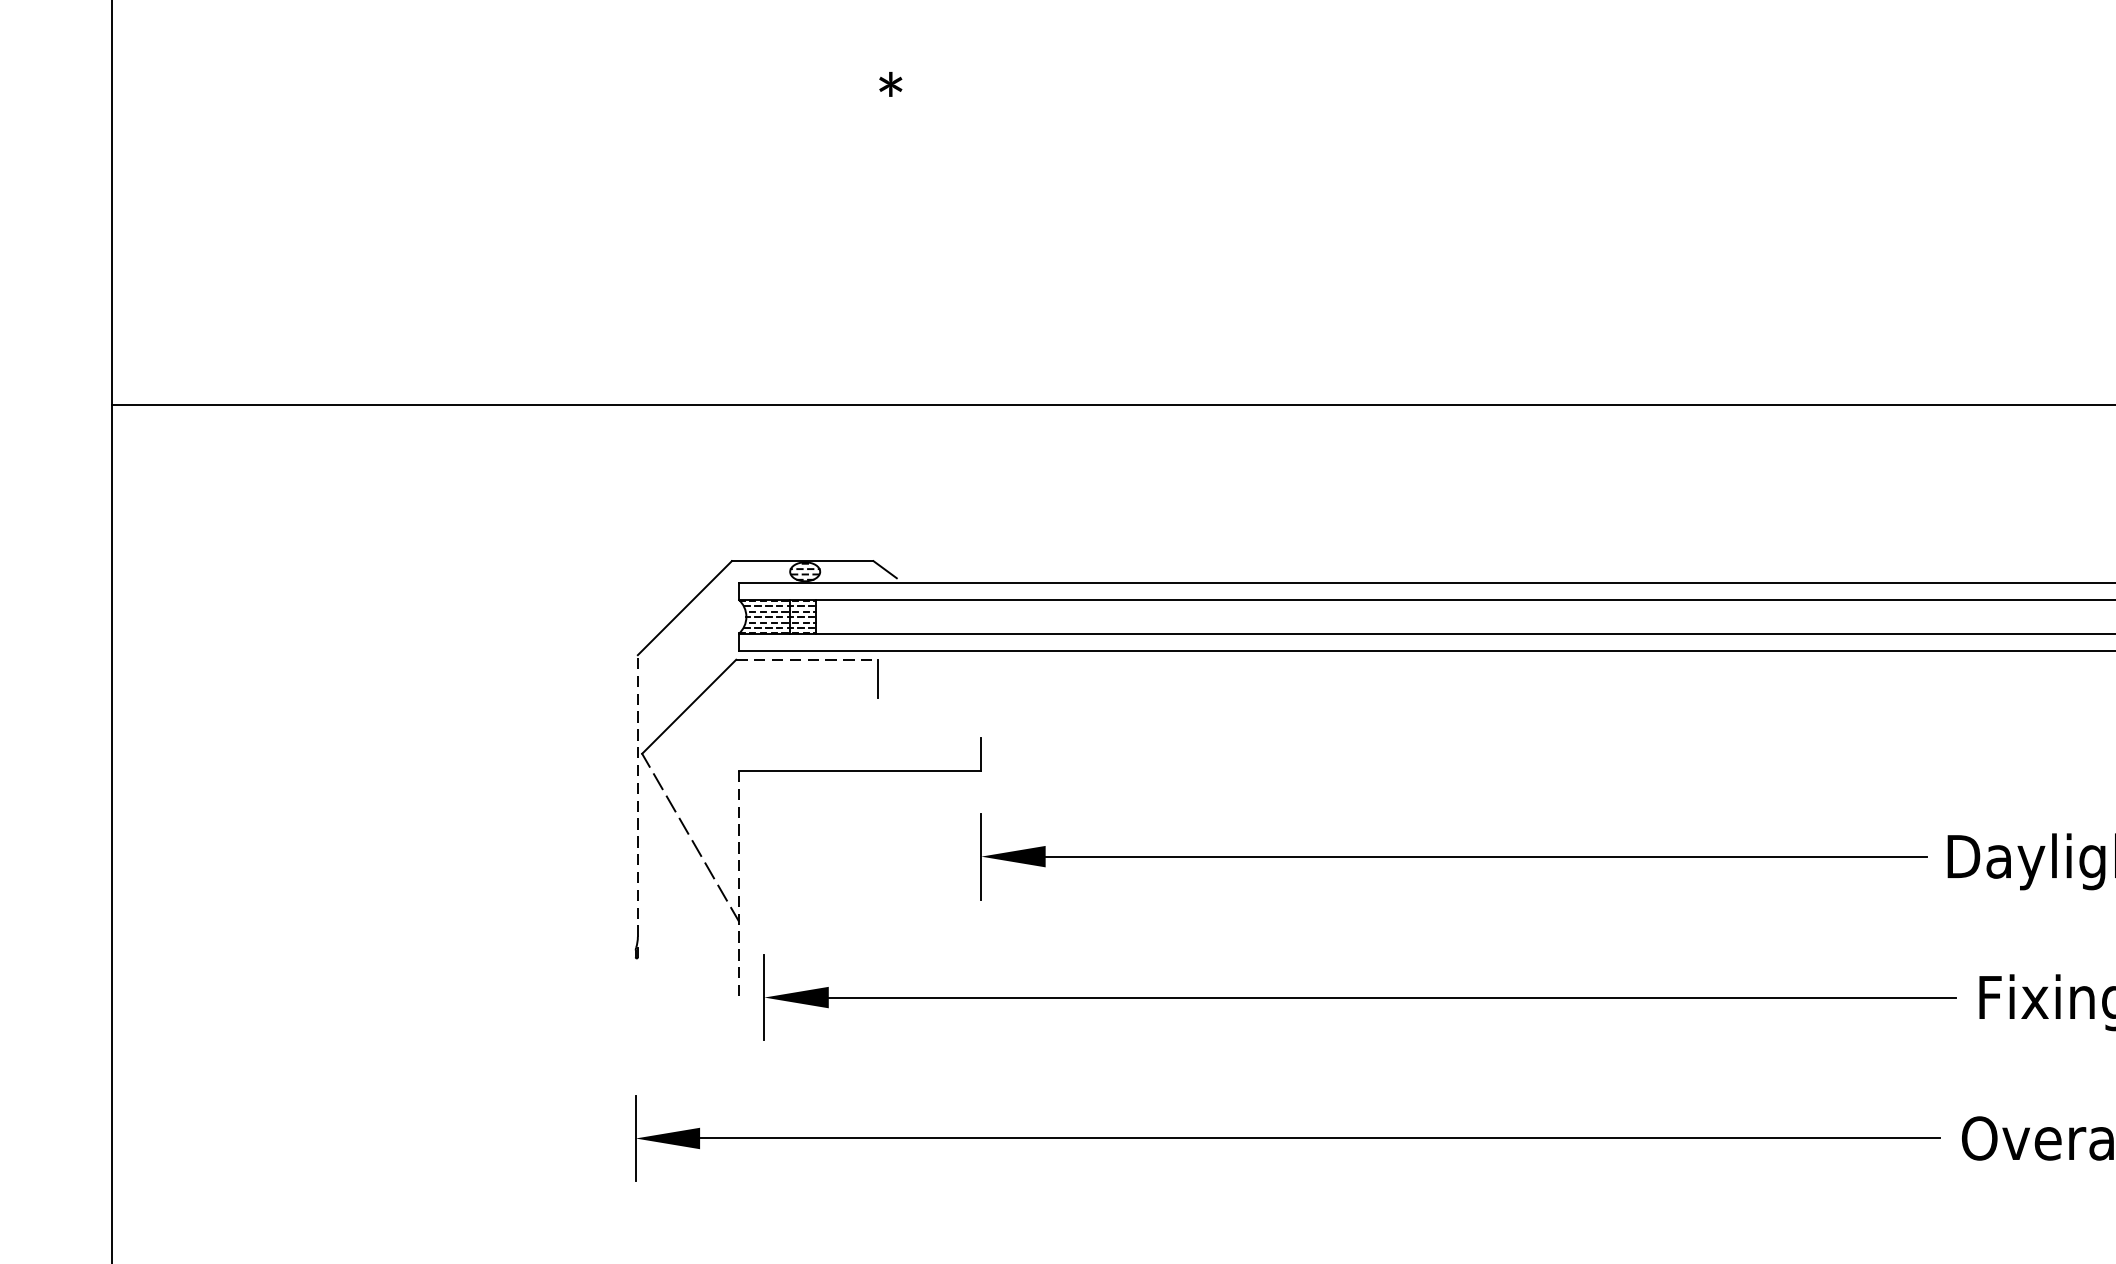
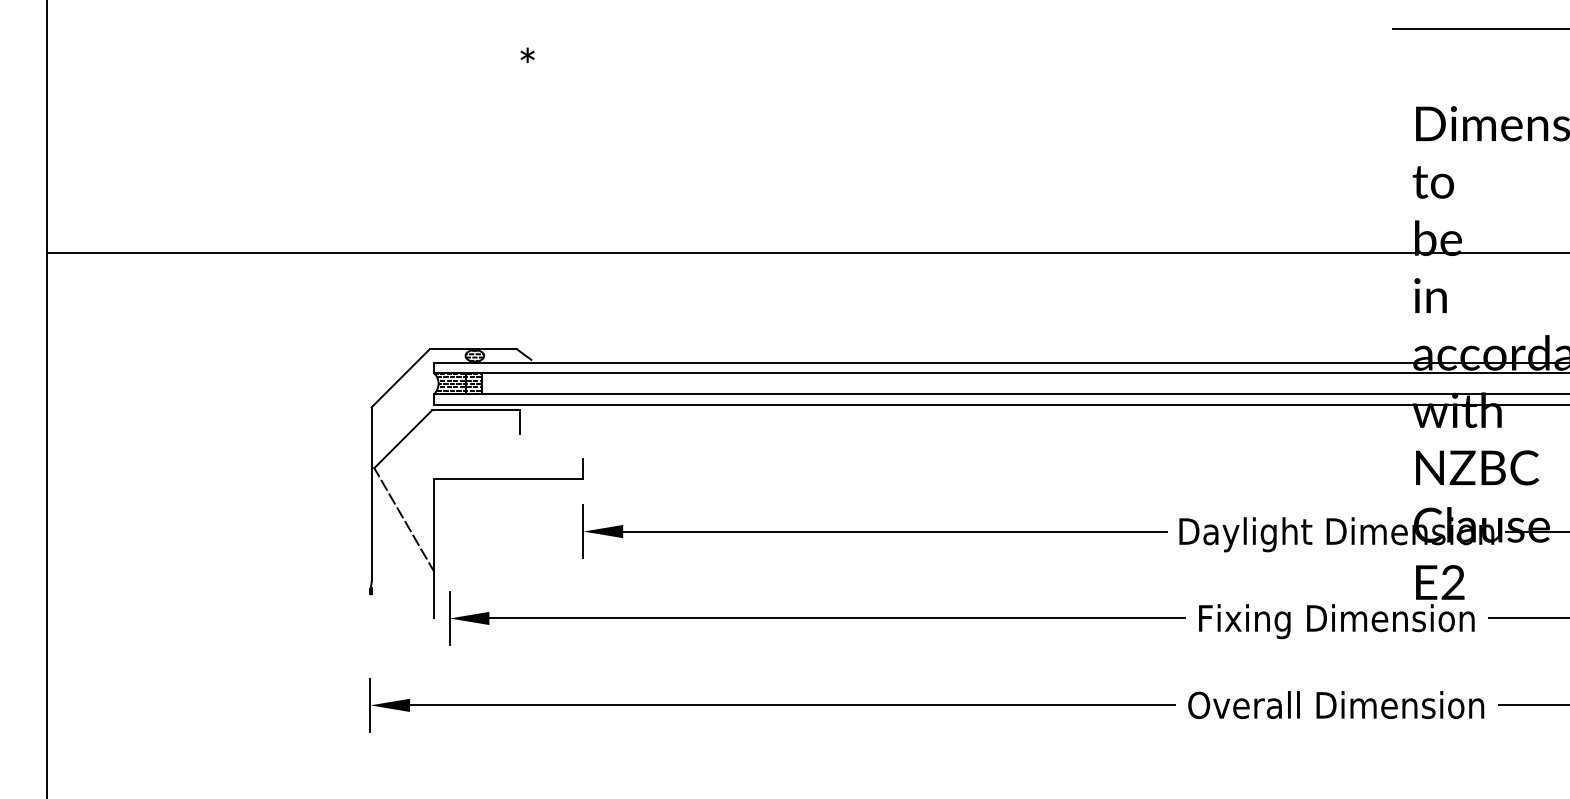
line: (806, 660) -> (475, 410), dashed -> solid
line: (637, 796) -> (371, 494), dashed -> solid
line: (738, 884) -> (433, 548), dashed -> solid

